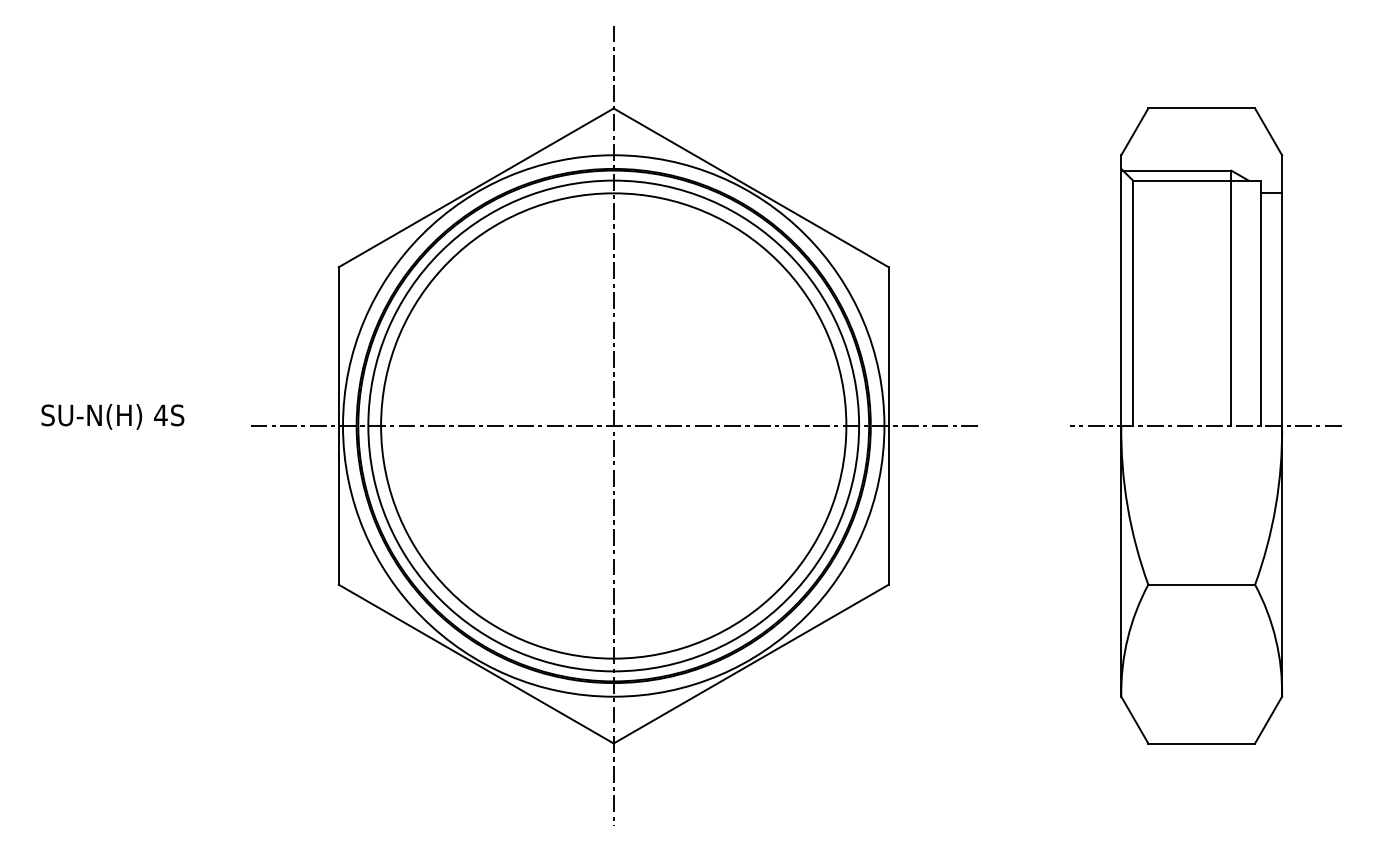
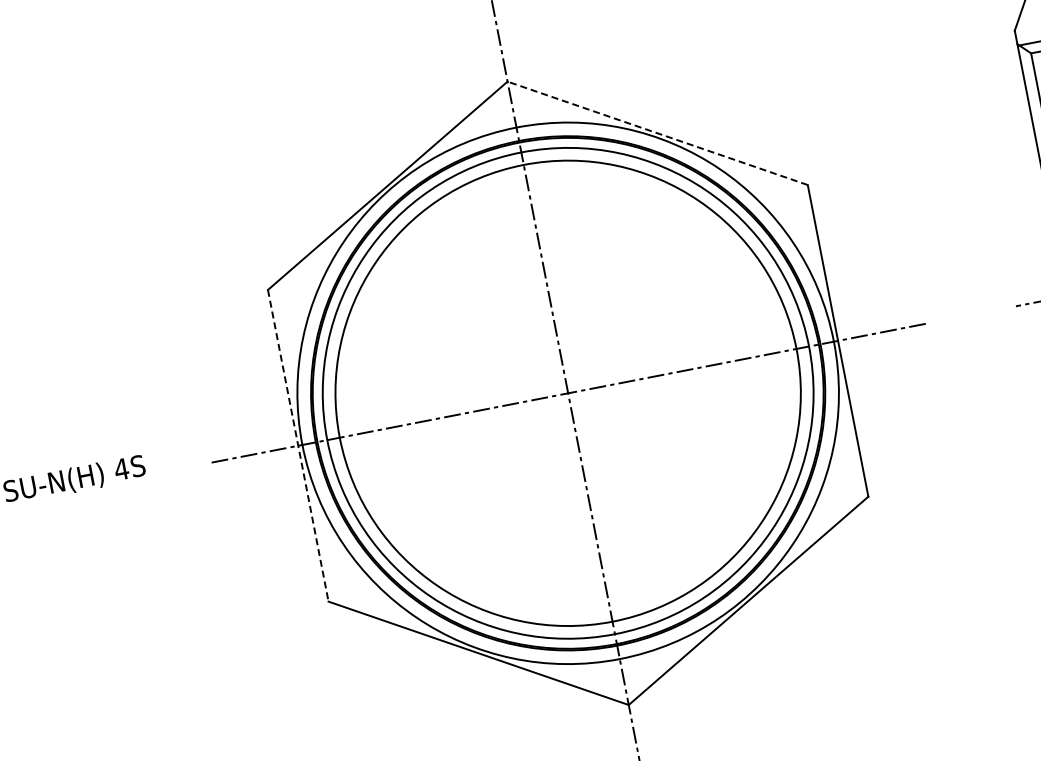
line: (751, 187) -> (657, 132), solid -> dashed
line: (338, 425) -> (297, 445), solid -> dashed

